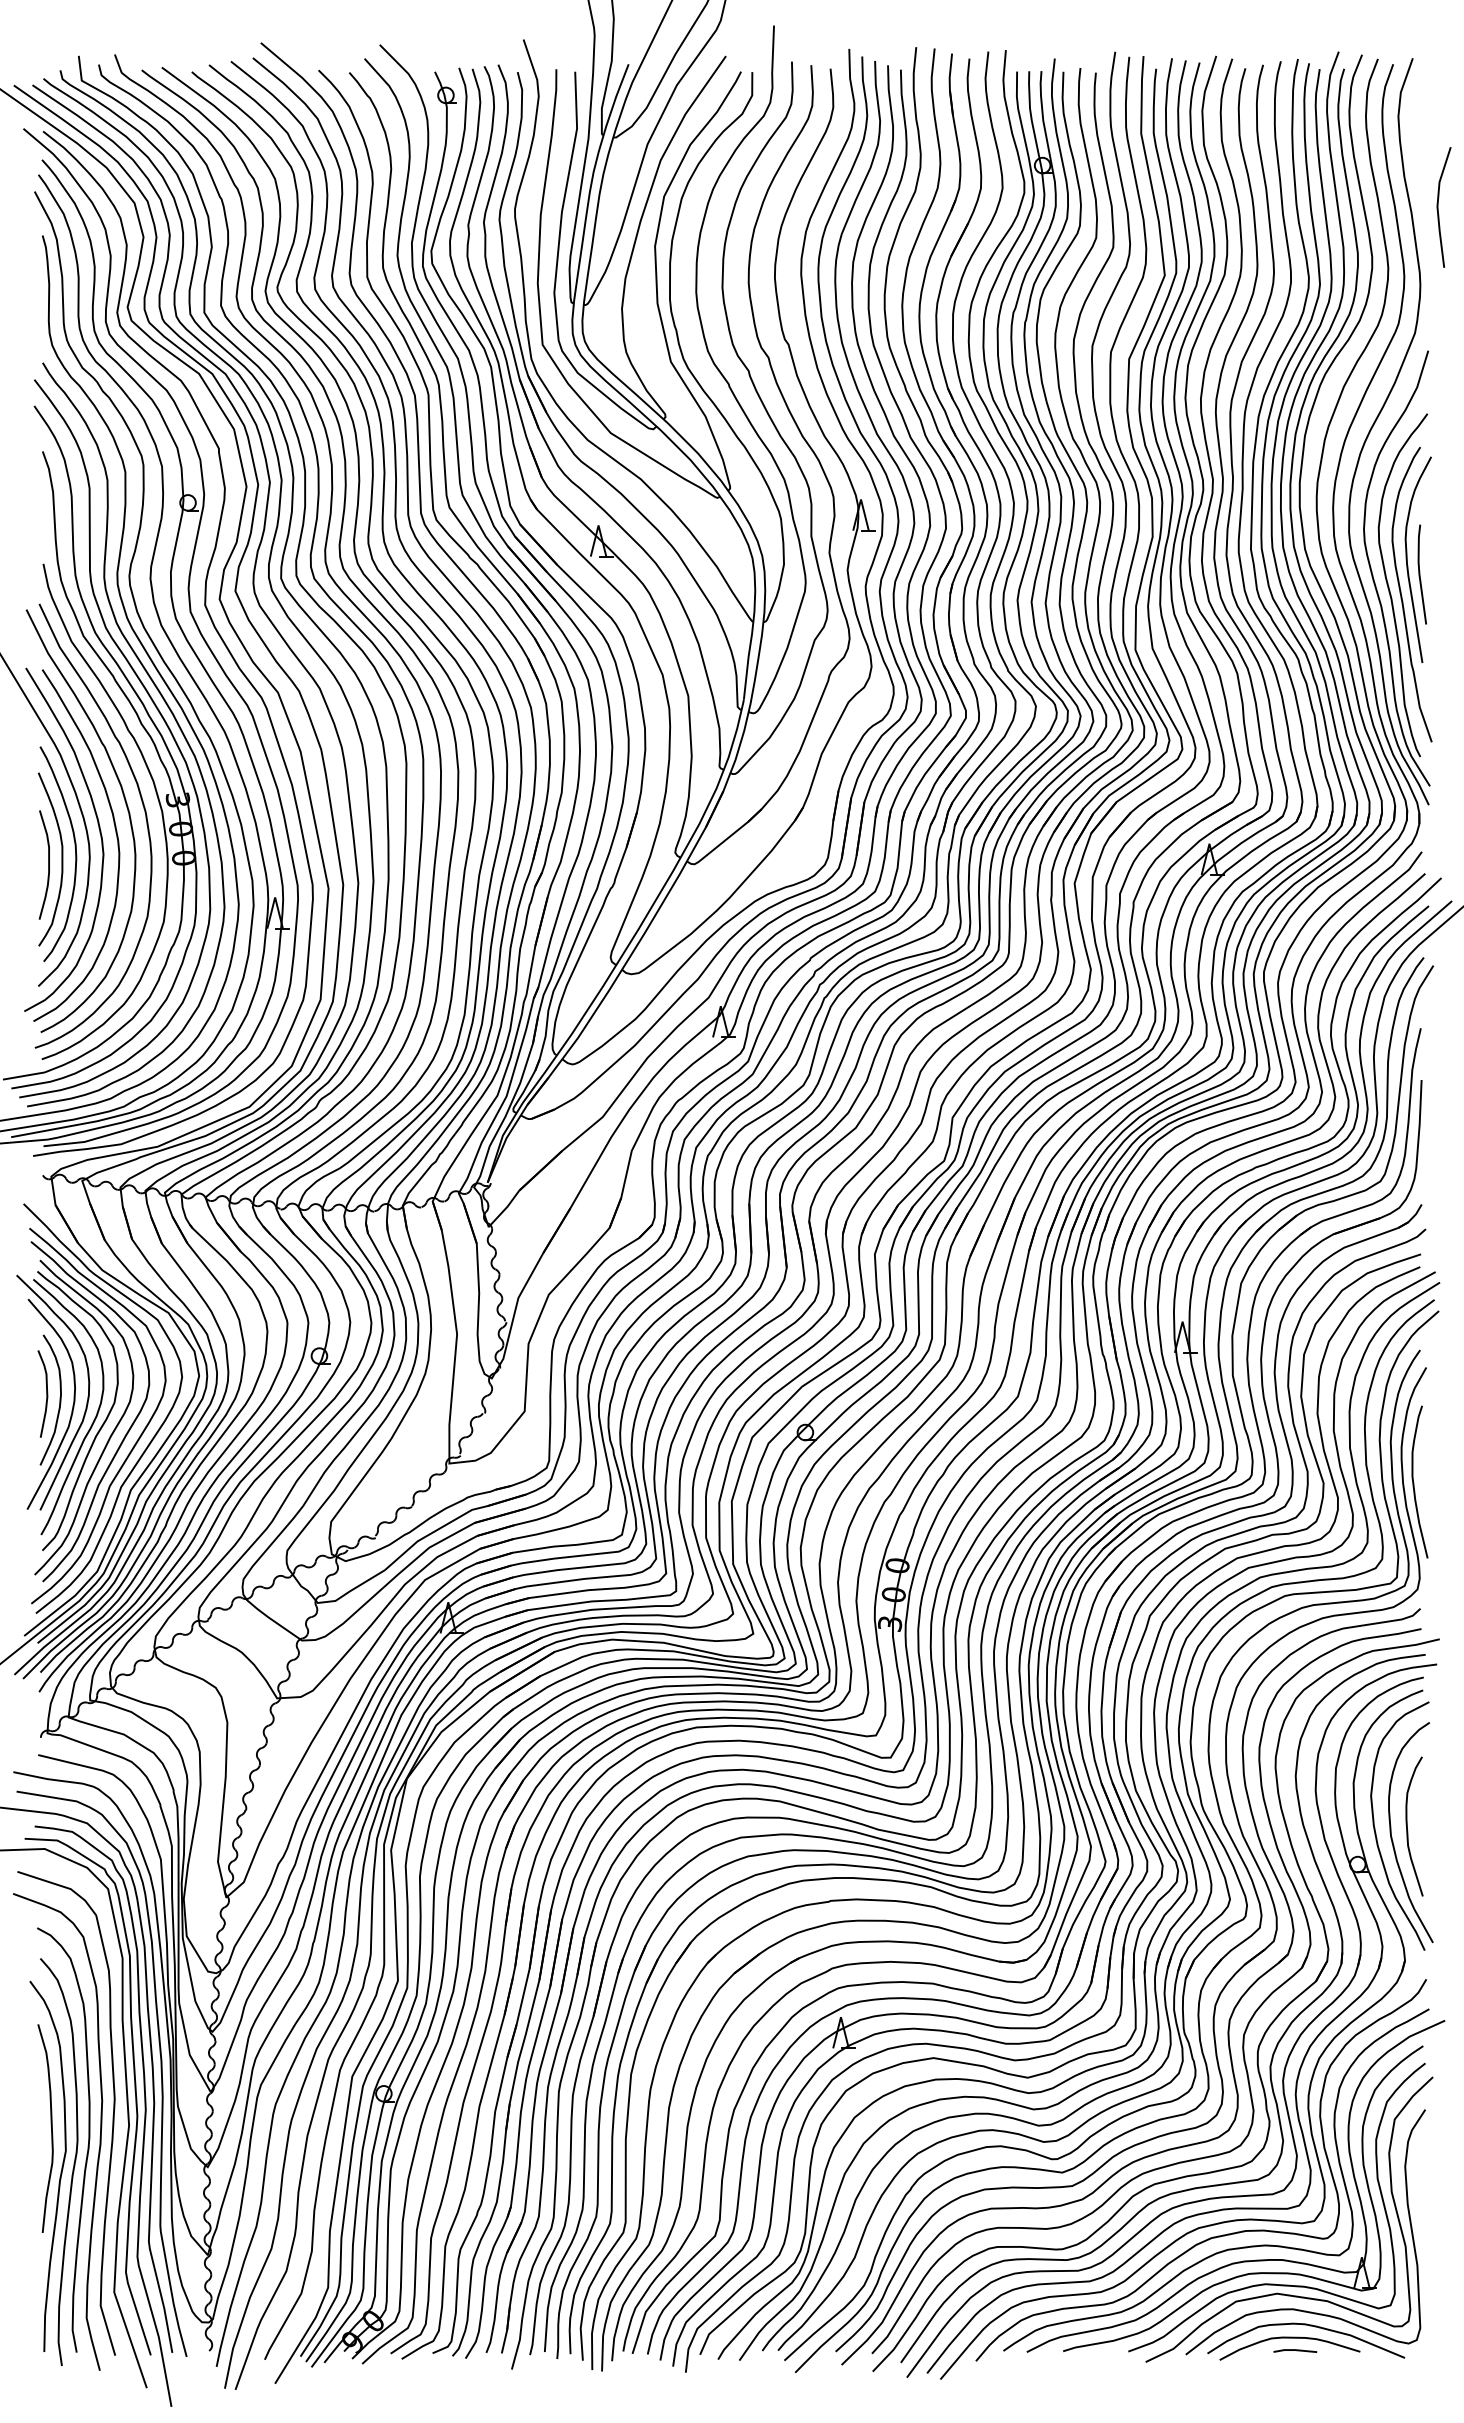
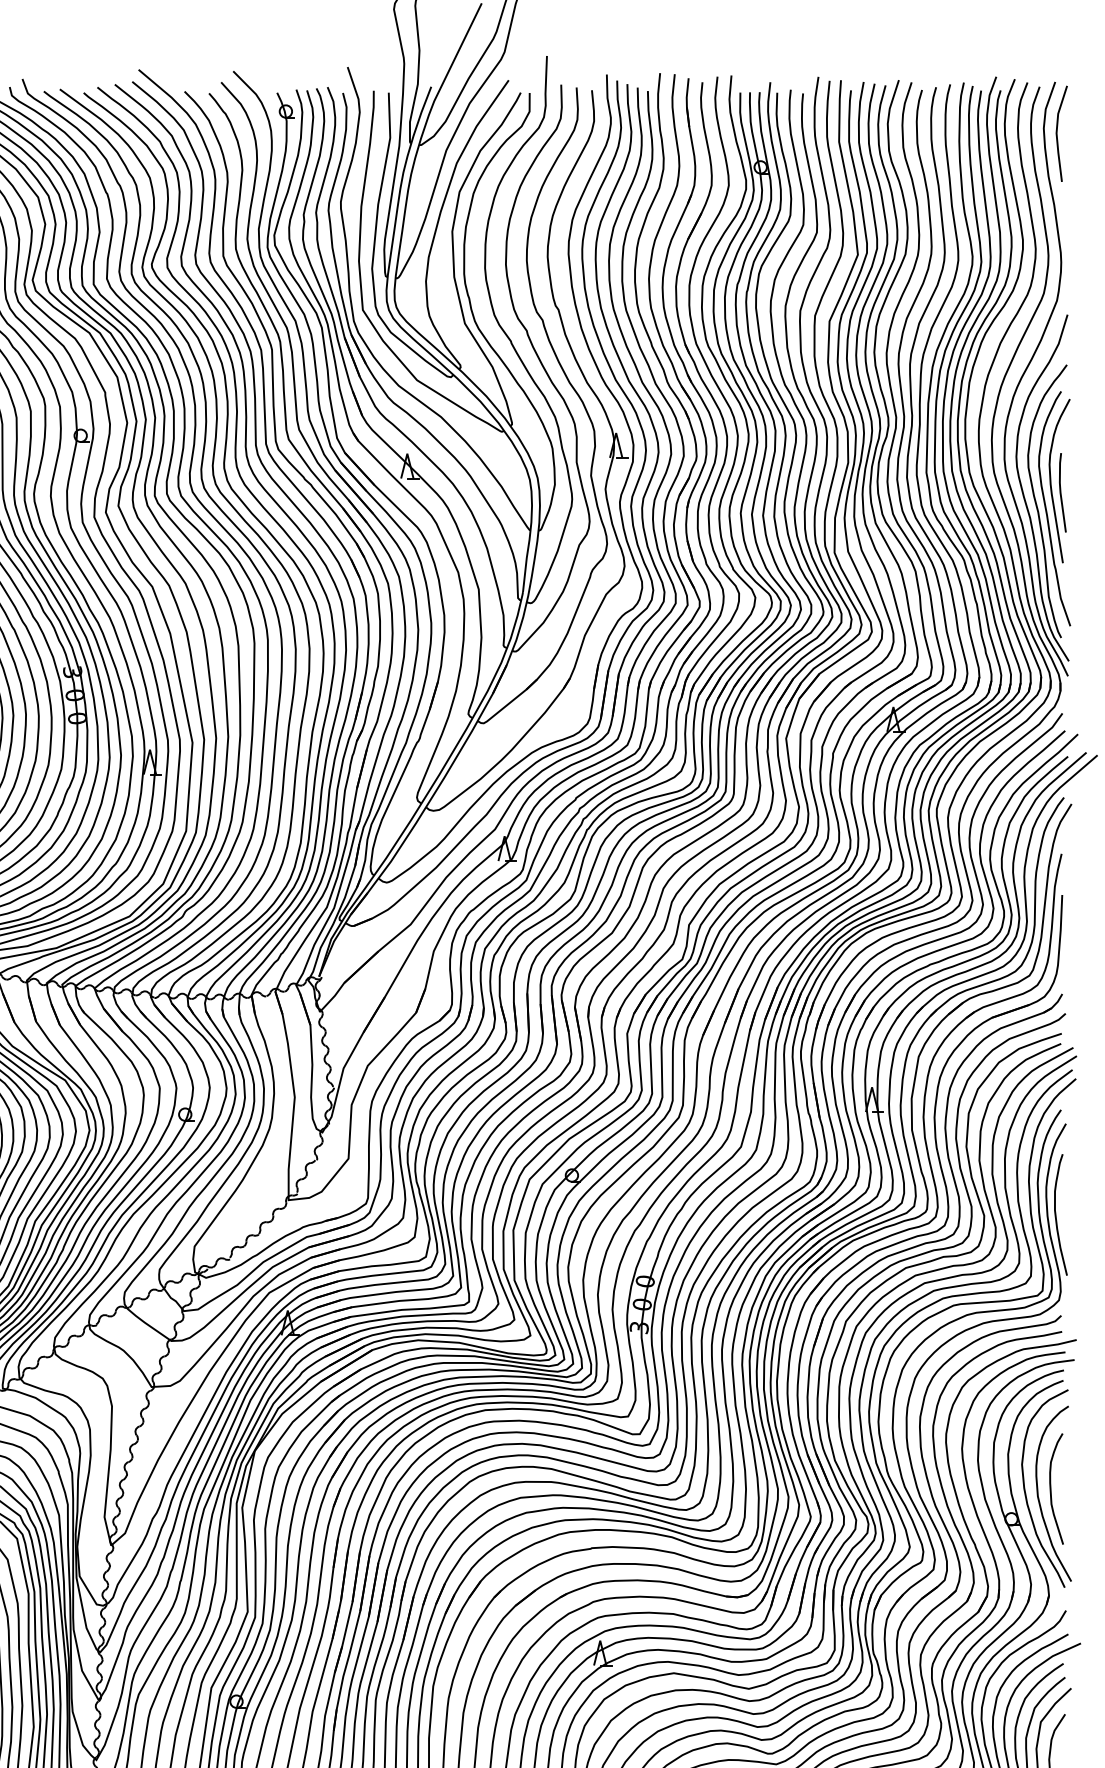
line: (1438, 207) -> (1057, 133), moved

